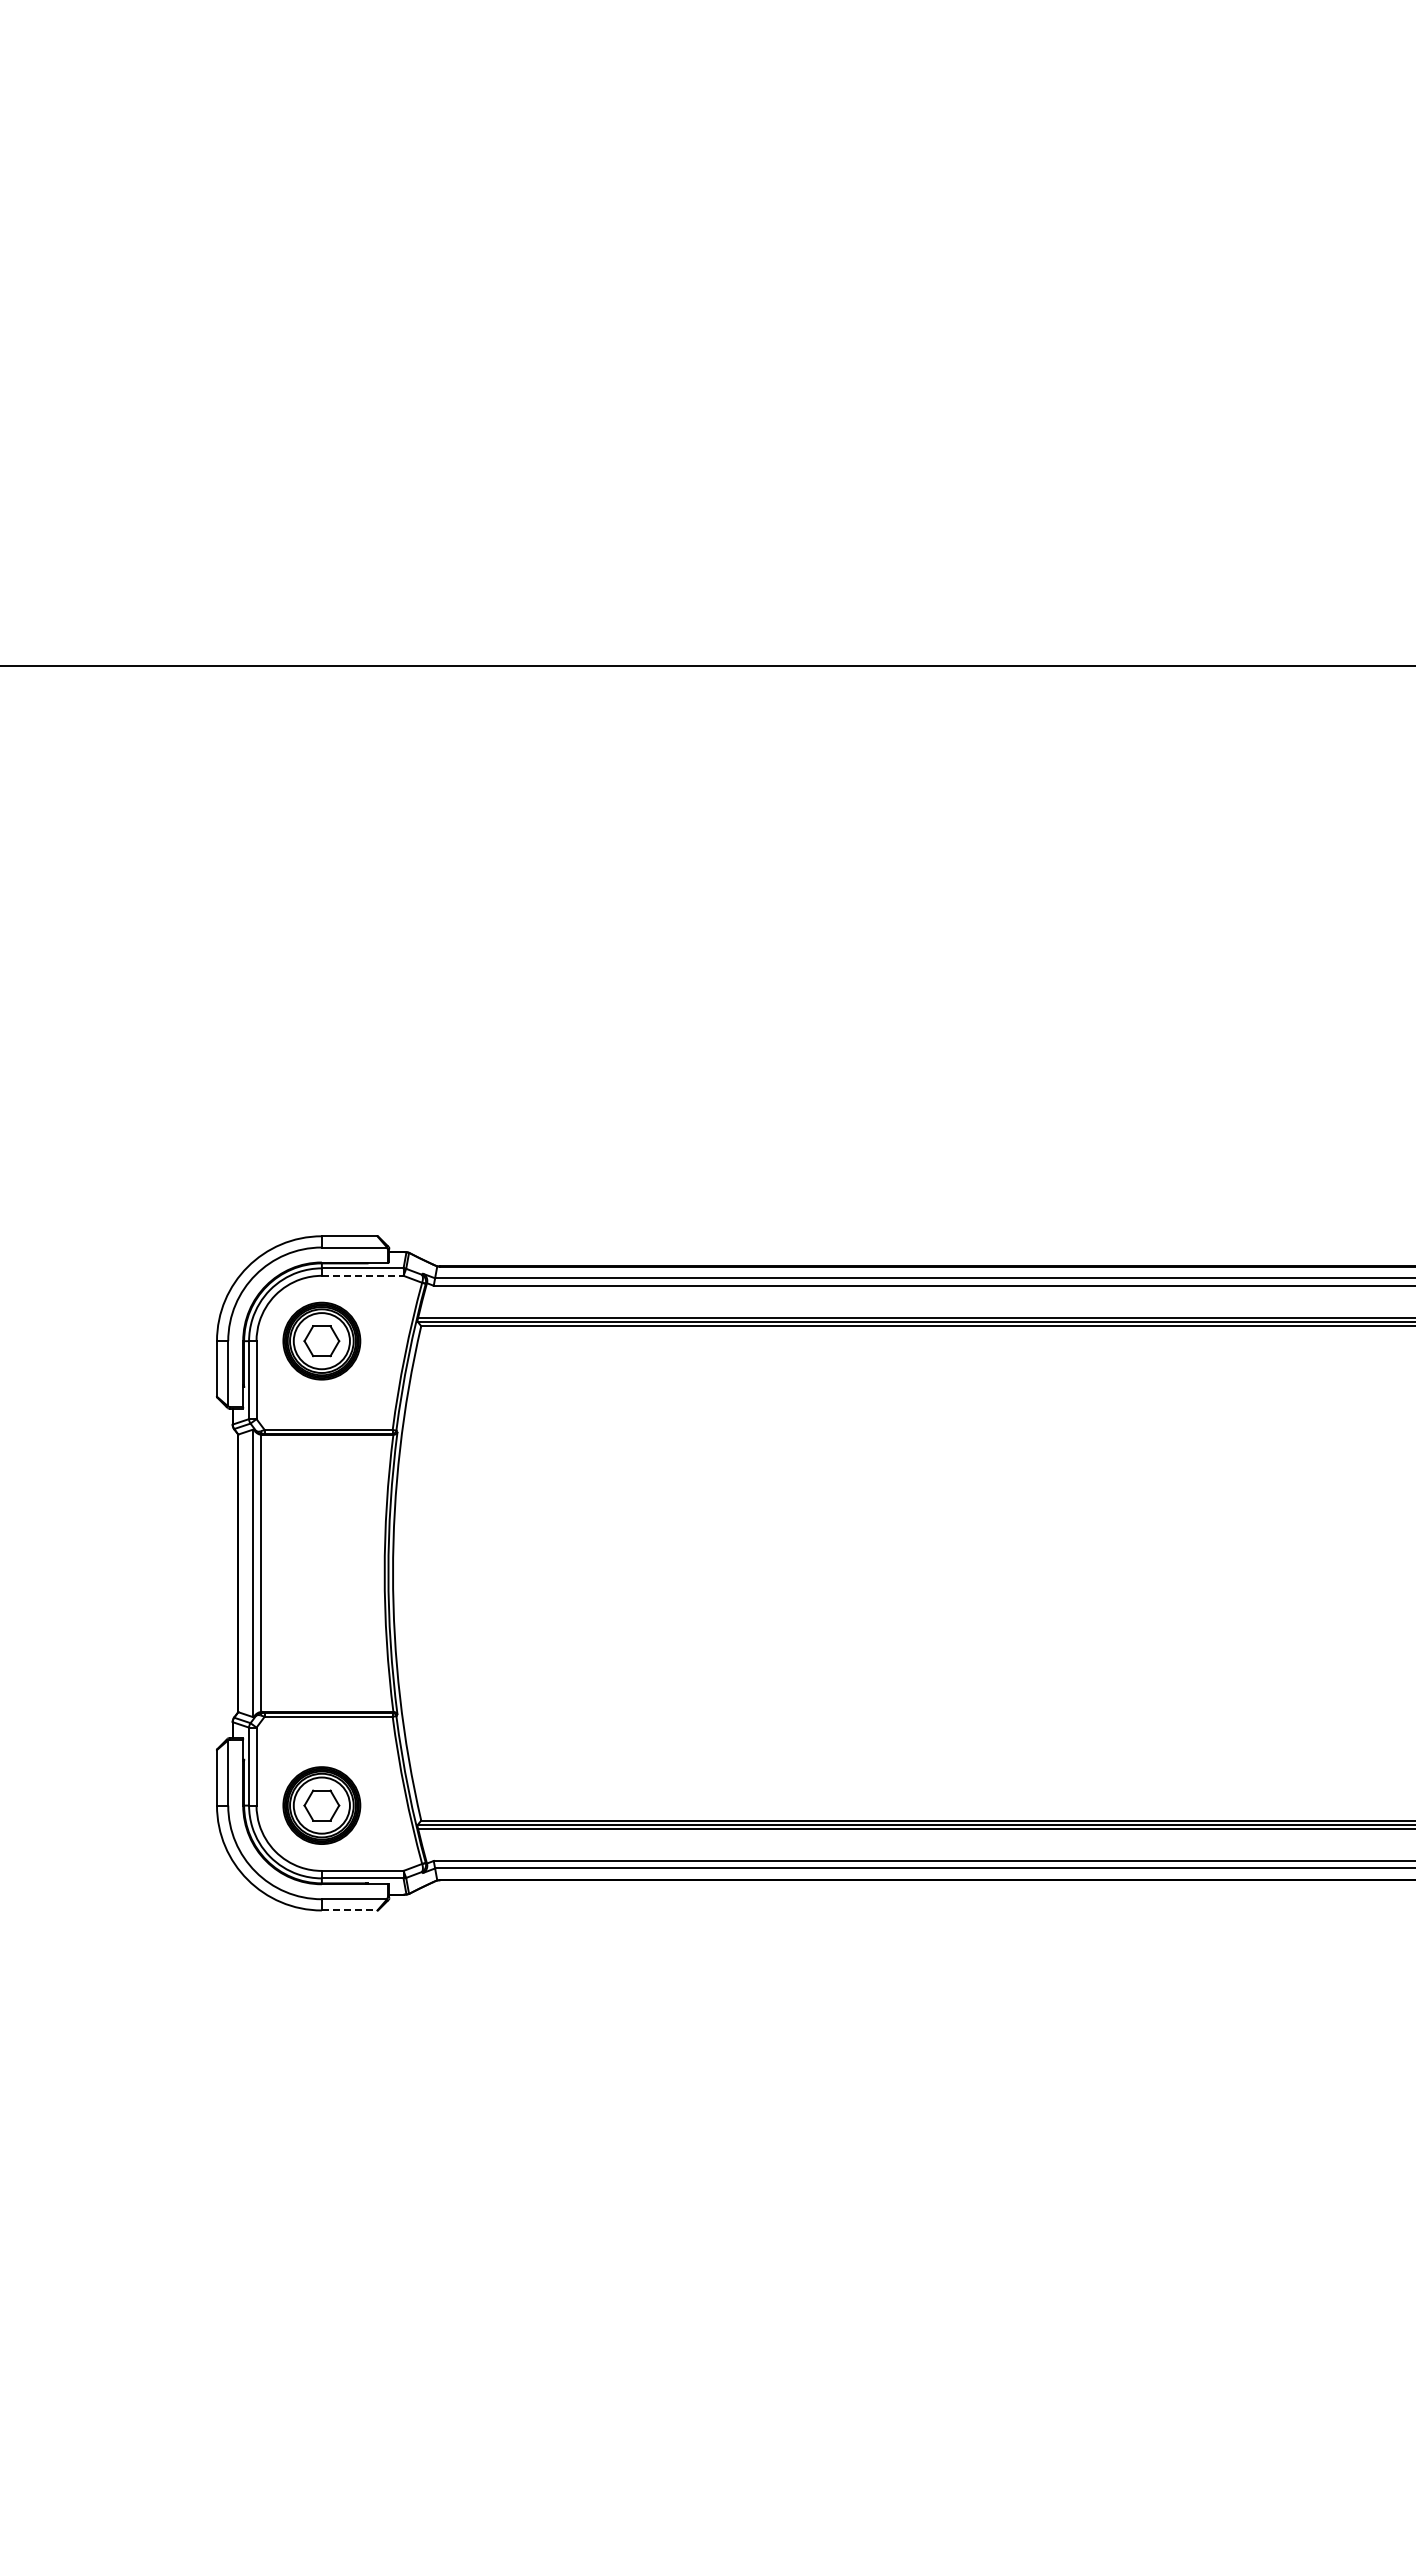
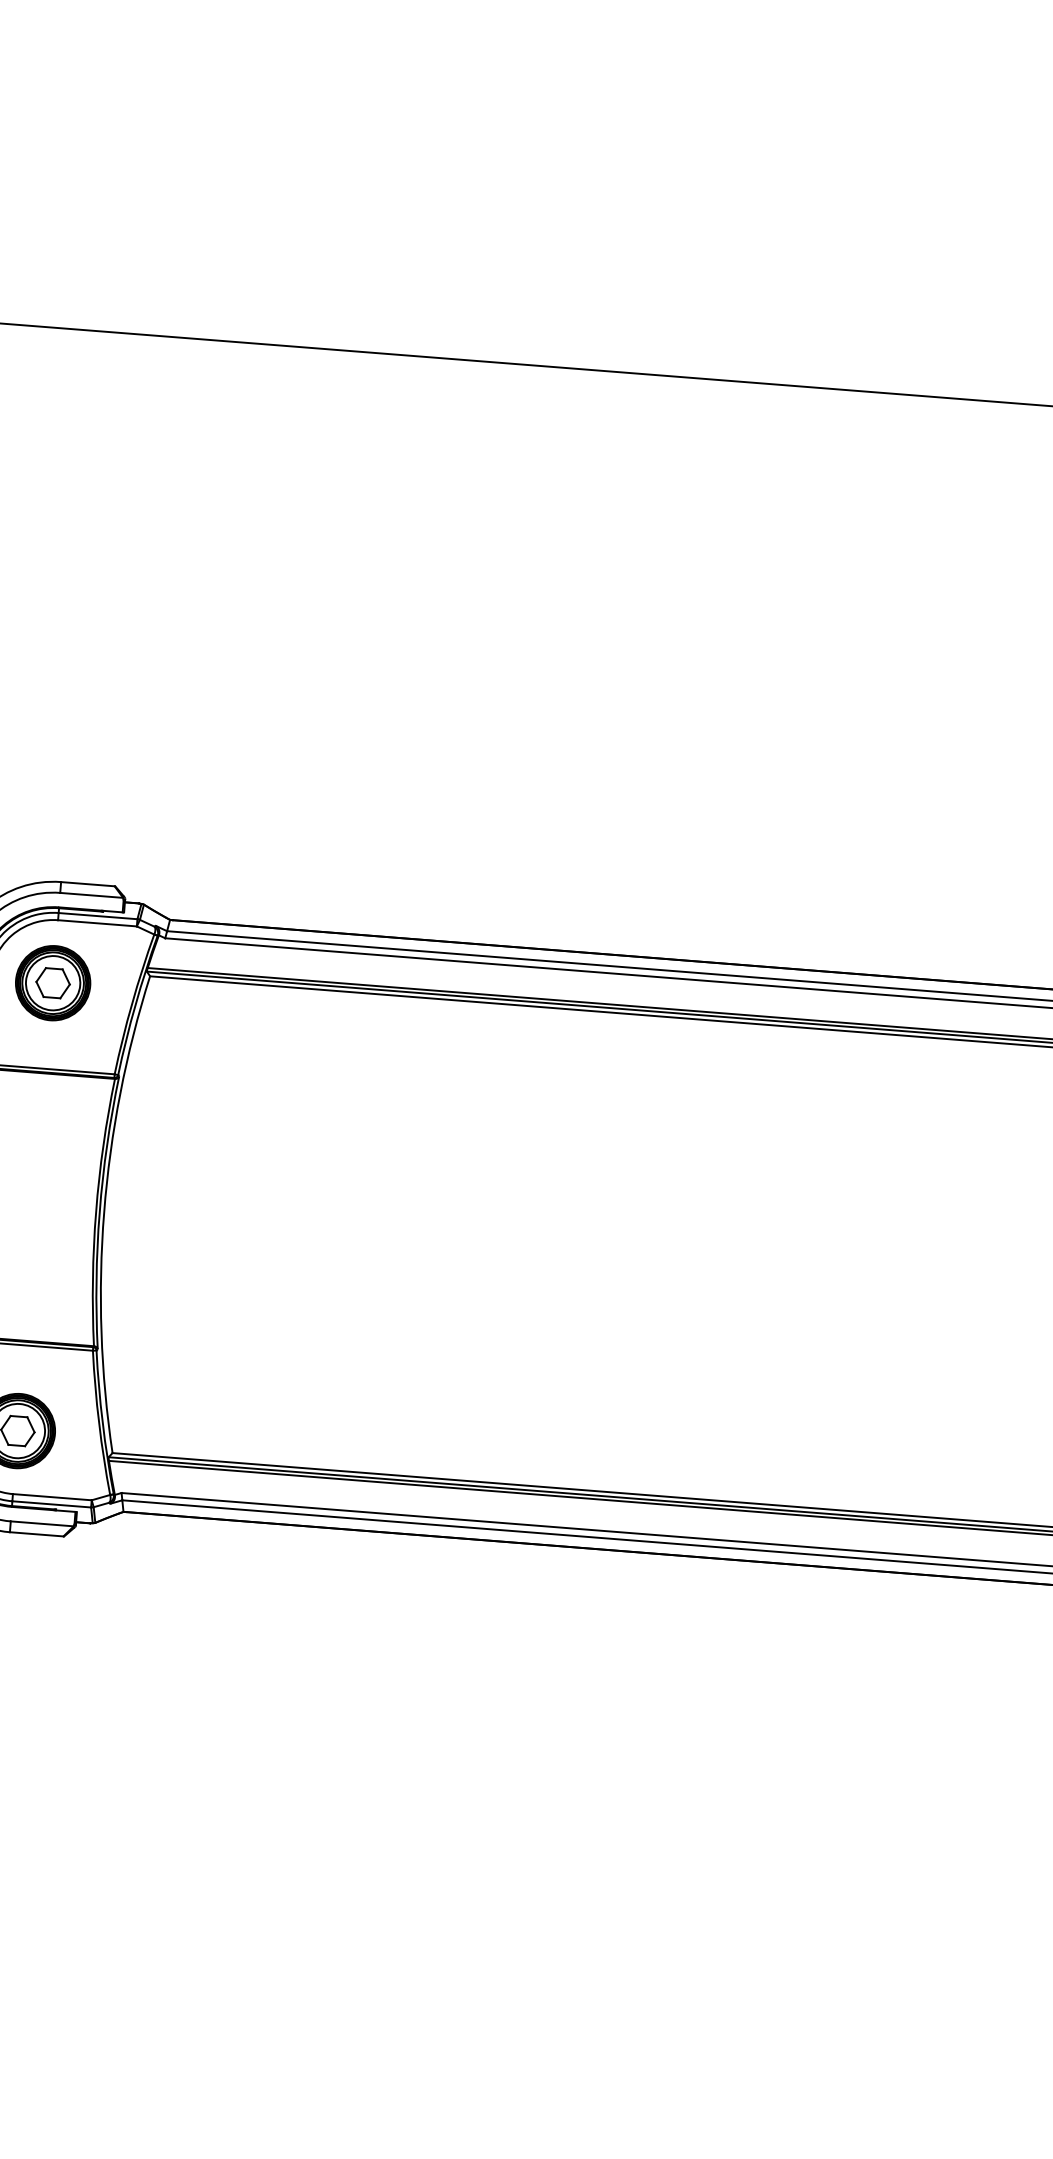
line: (362, 1275) -> (97, 922), dashed -> solid
line: (349, 1910) -> (36, 1534), dashed -> solid

